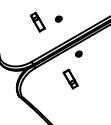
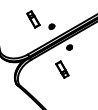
part: (58, 18) -> (51, 26), moved

